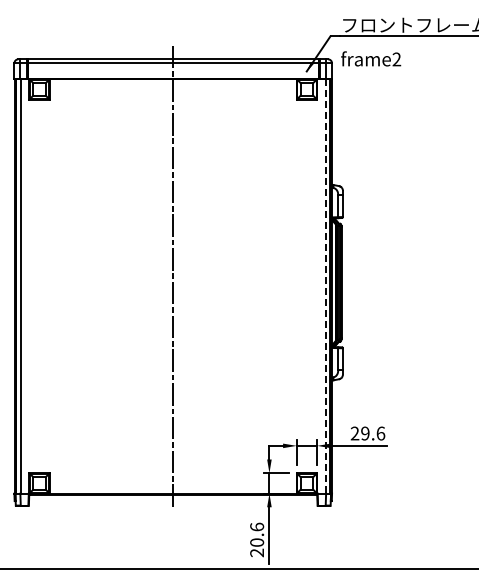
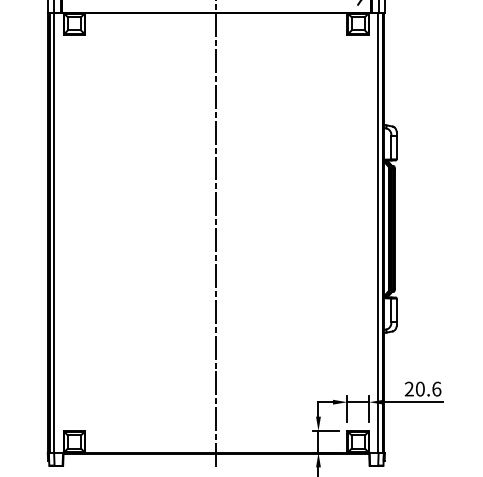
line: (325, 286) -> (377, 233), dashed -> solid
text: (365, 433) -> (420, 389), 29.6 -> 20.6

